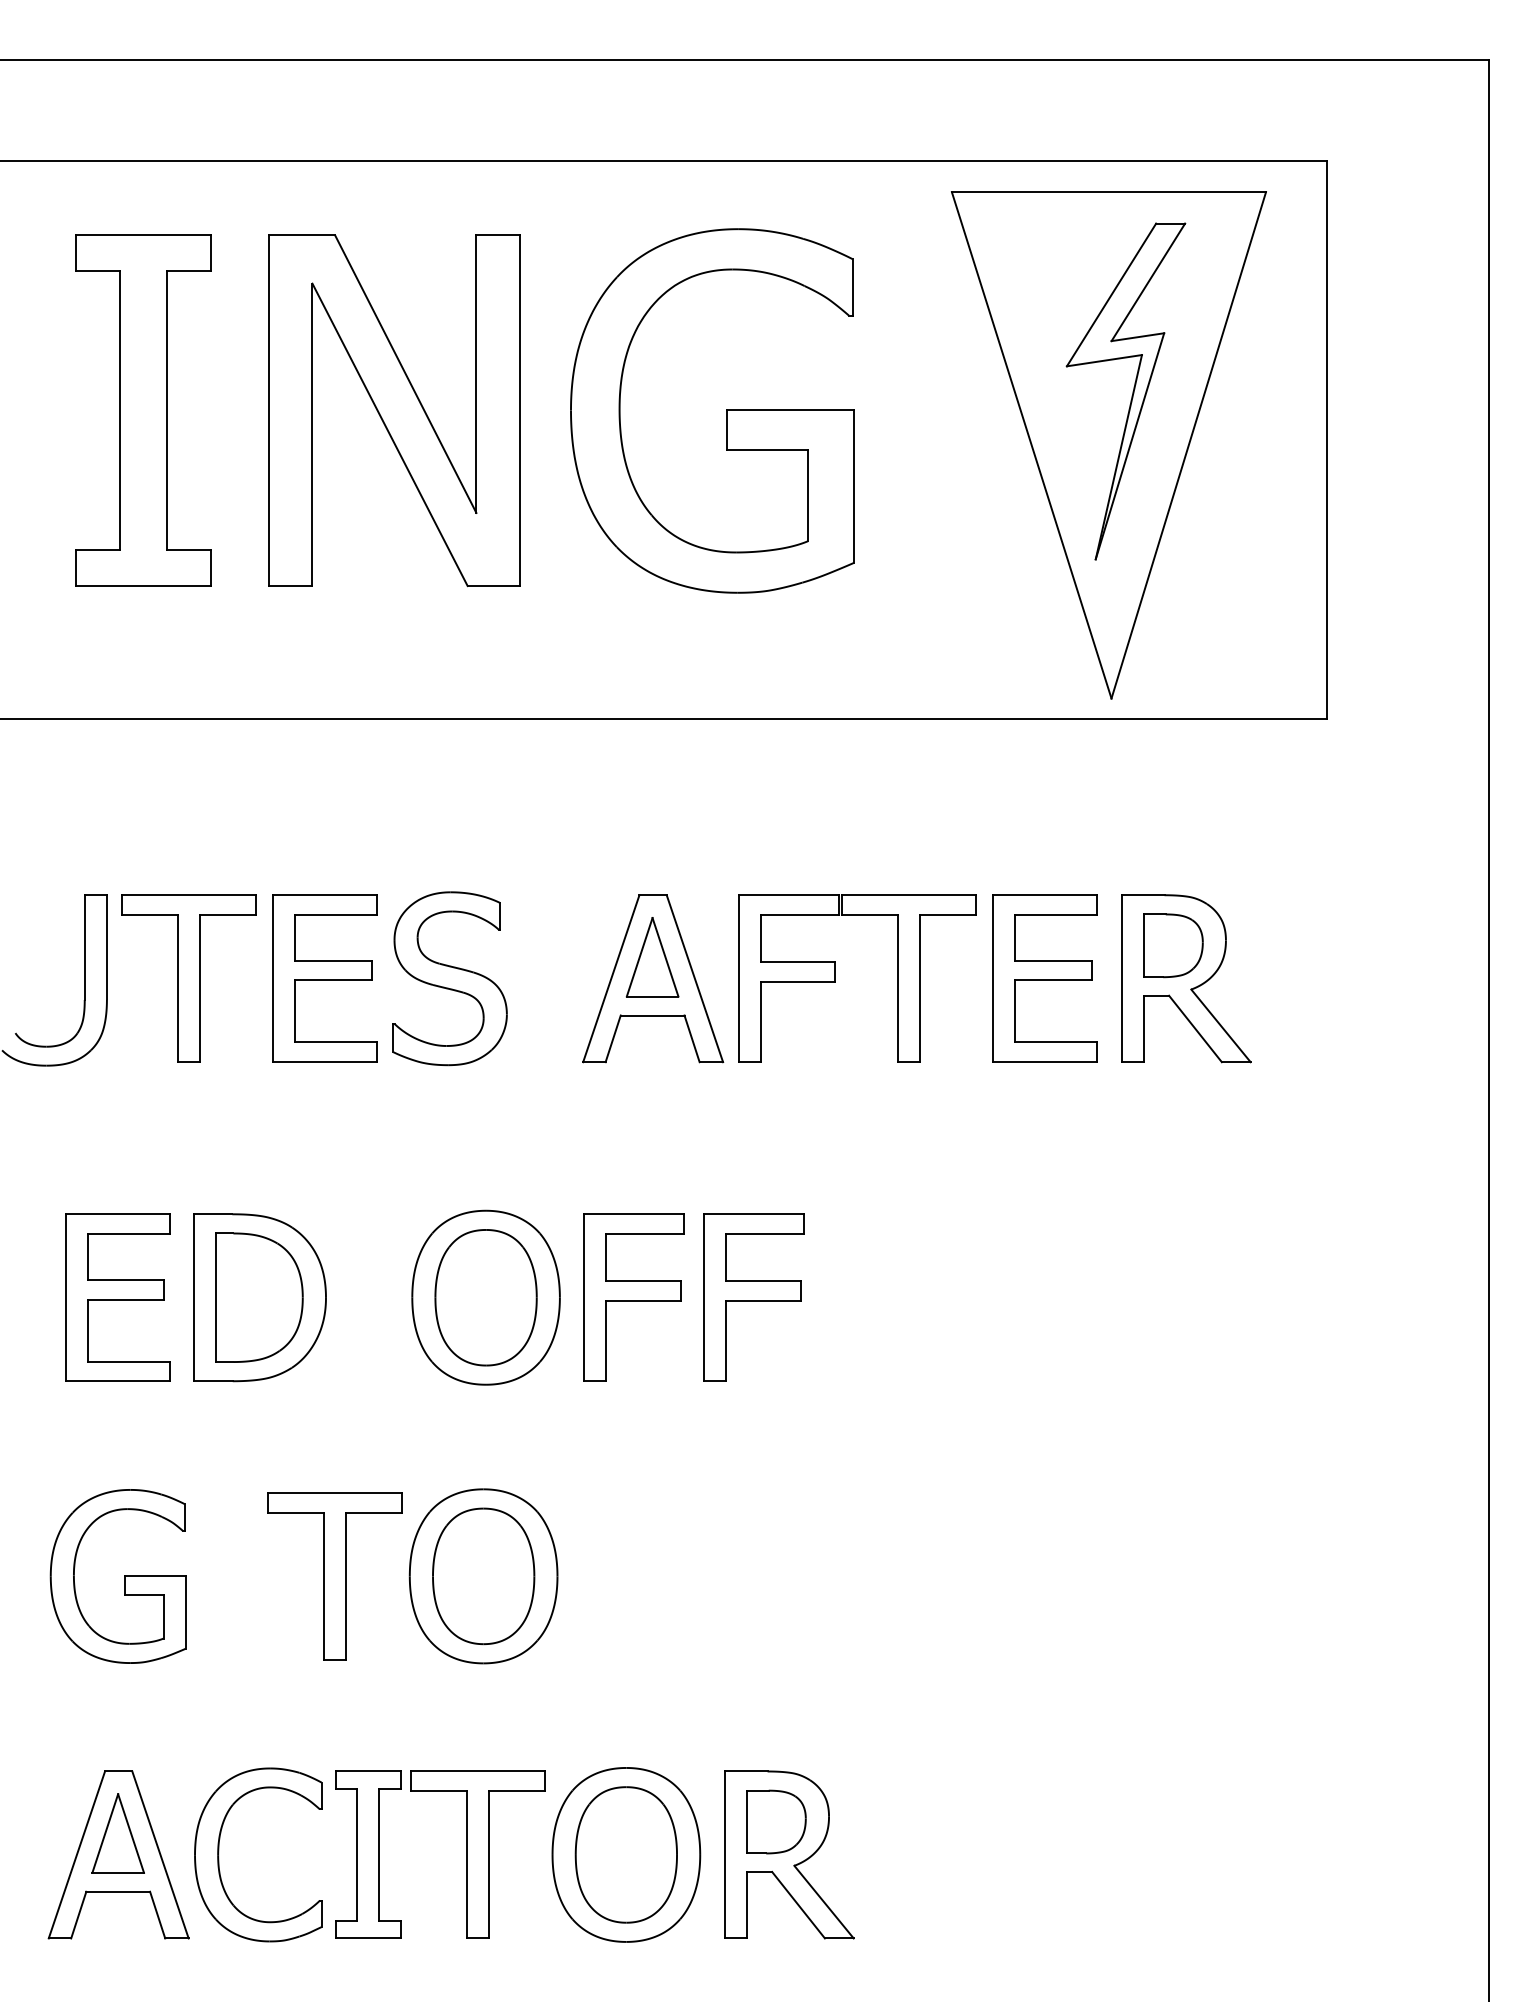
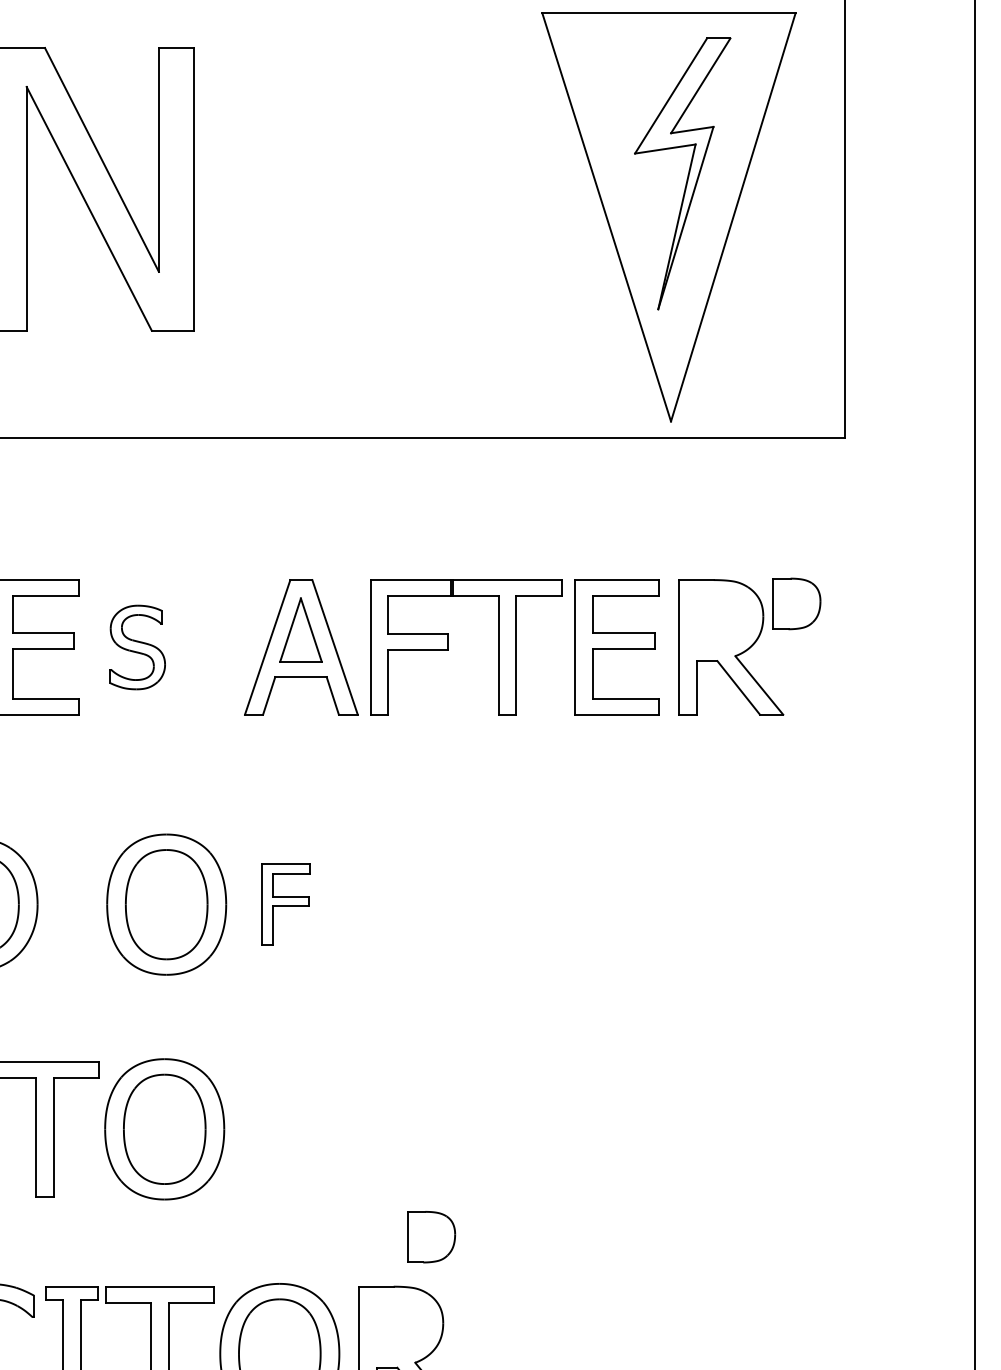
part: (726, 410) -> (360, 189), removed
part: (1173, 945) -> (796, 603), moved
part: (449, 978) -> (137, 647), size x0.6
part: (633, 1297) -> (285, 904), size x0.6
part: (753, 1297) -> (382, 904), removed
part: (776, 1821) -> (431, 1236), moved

